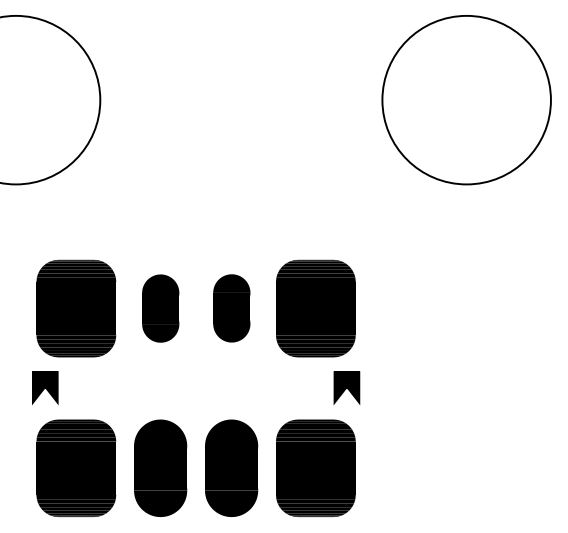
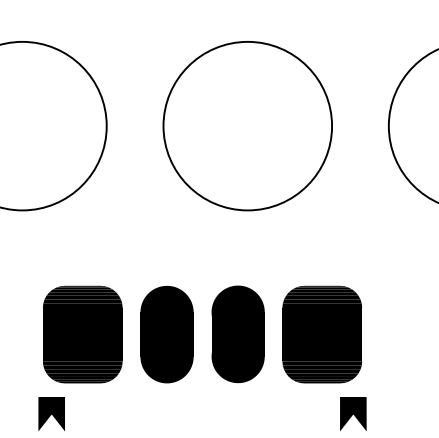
part: (241, 100) -> (247, 126), added
part: (160, 308) -> (166, 334), size x1.43
part: (231, 308) -> (237, 334), size x1.43

